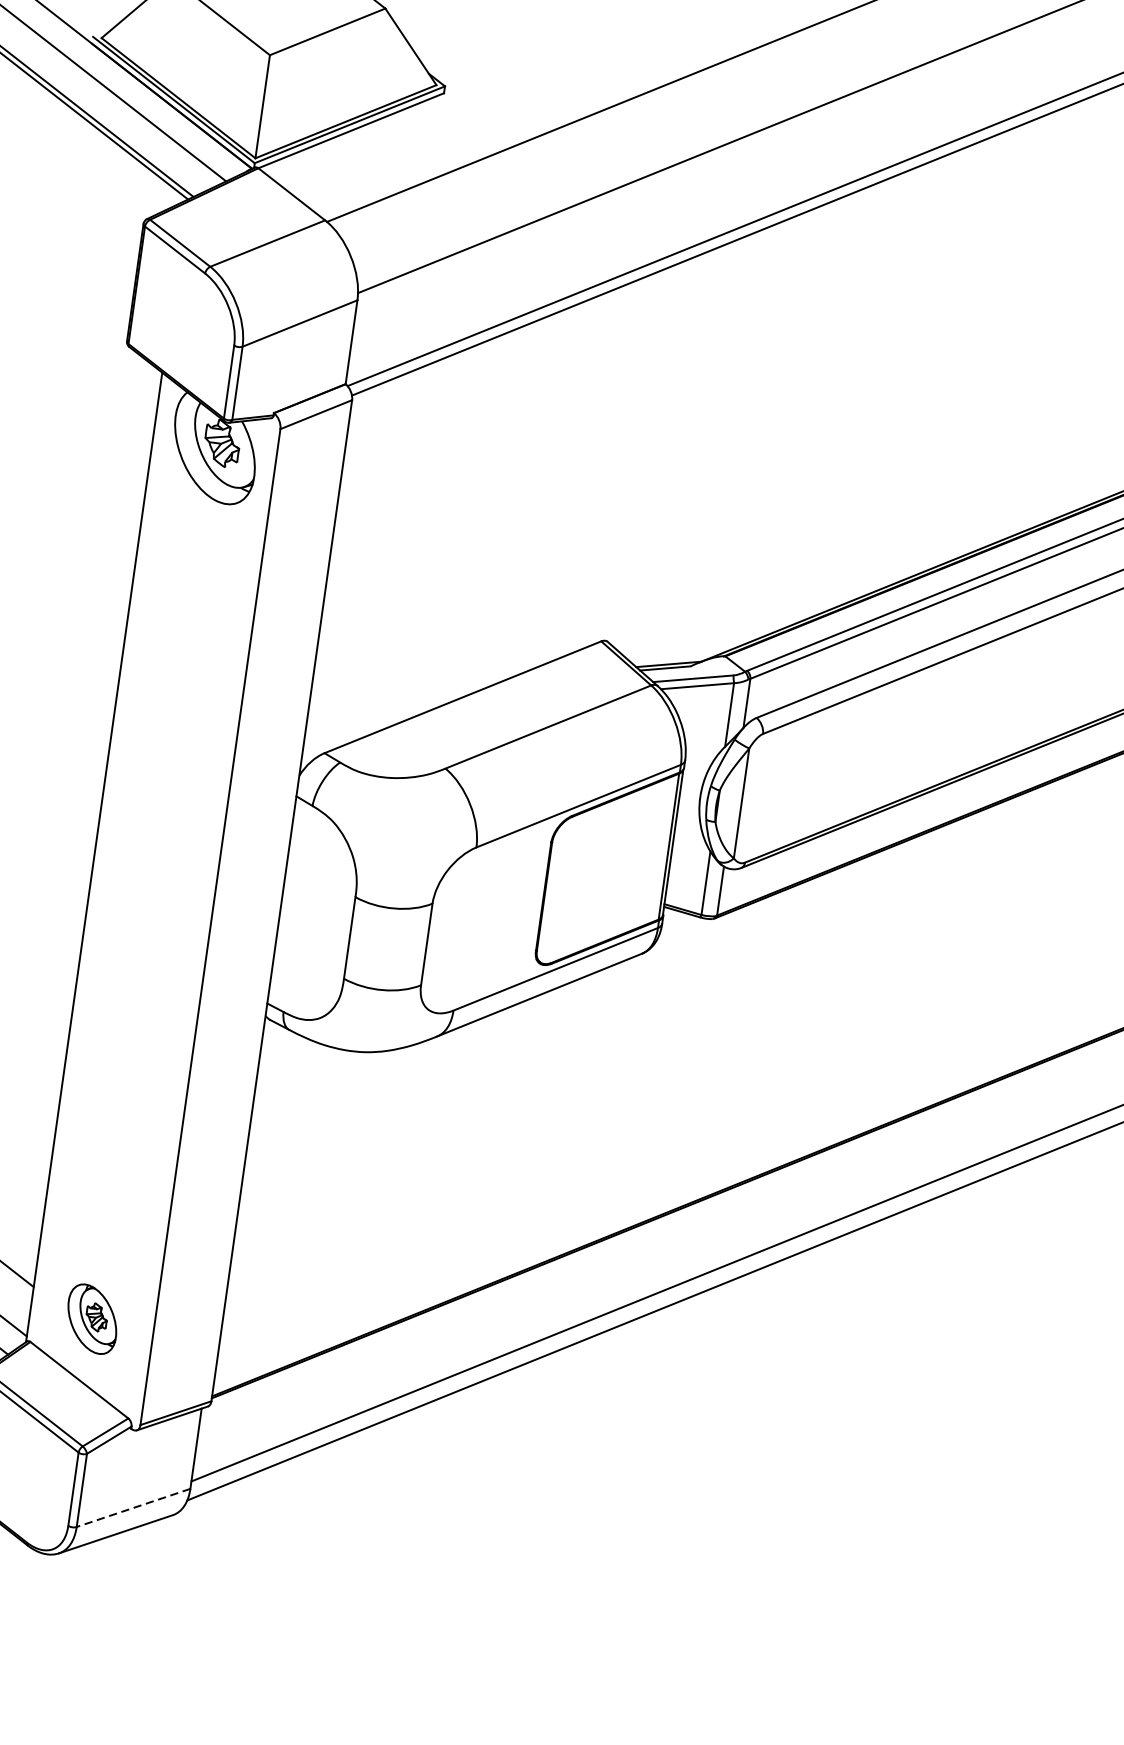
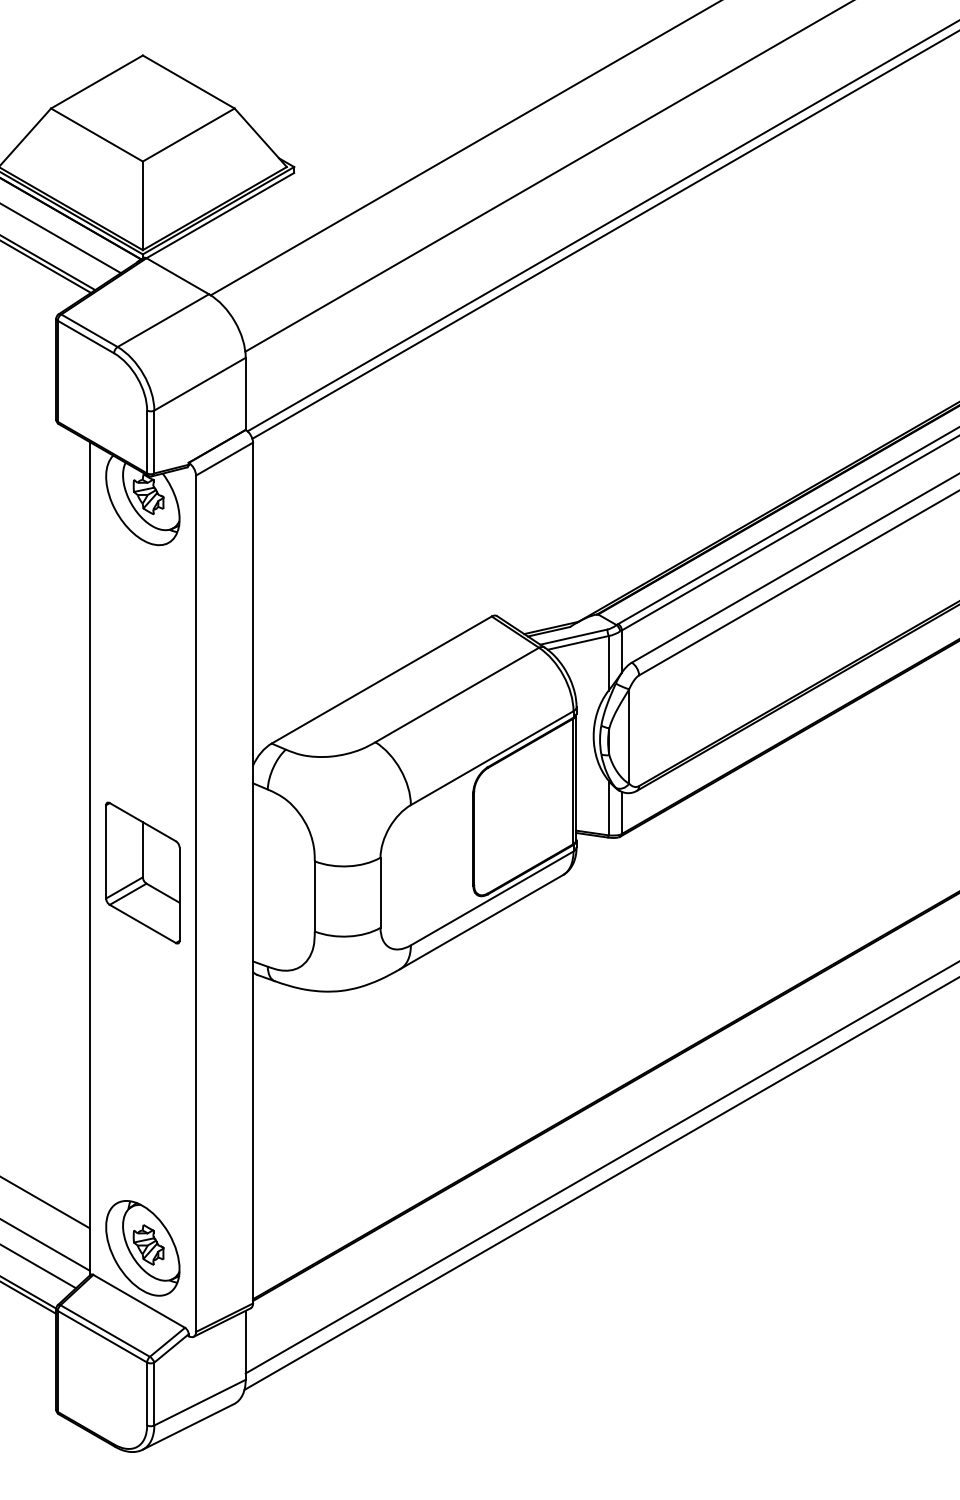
part: (153, 881) -> (142, 872), added
part: (91, 1319) -> (142, 1248), size x1.67
line: (132, 1507) -> (199, 1402), dashed -> solid

